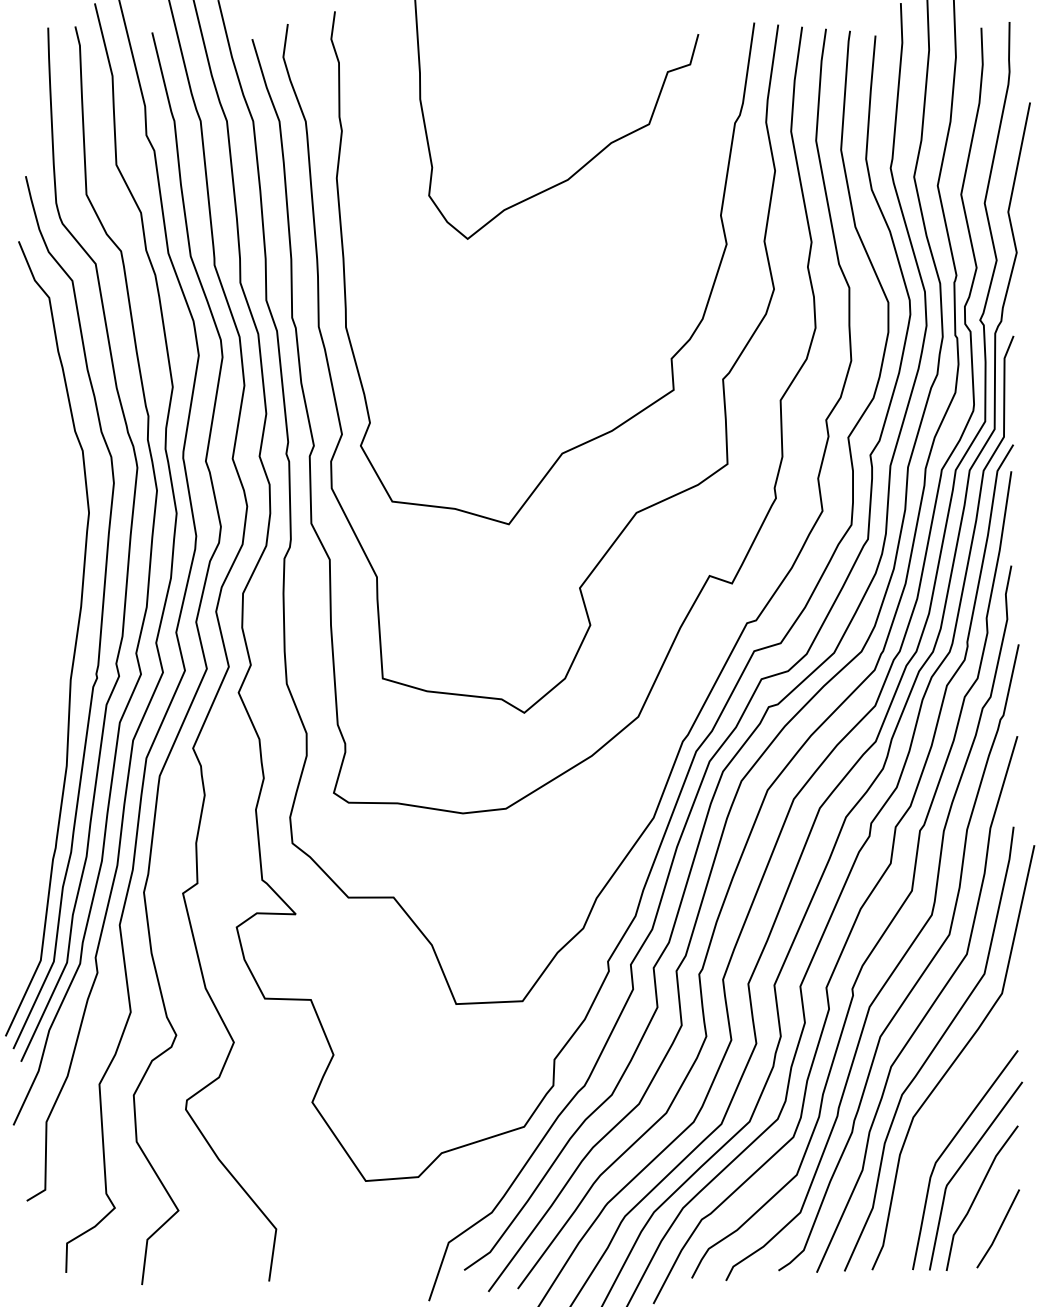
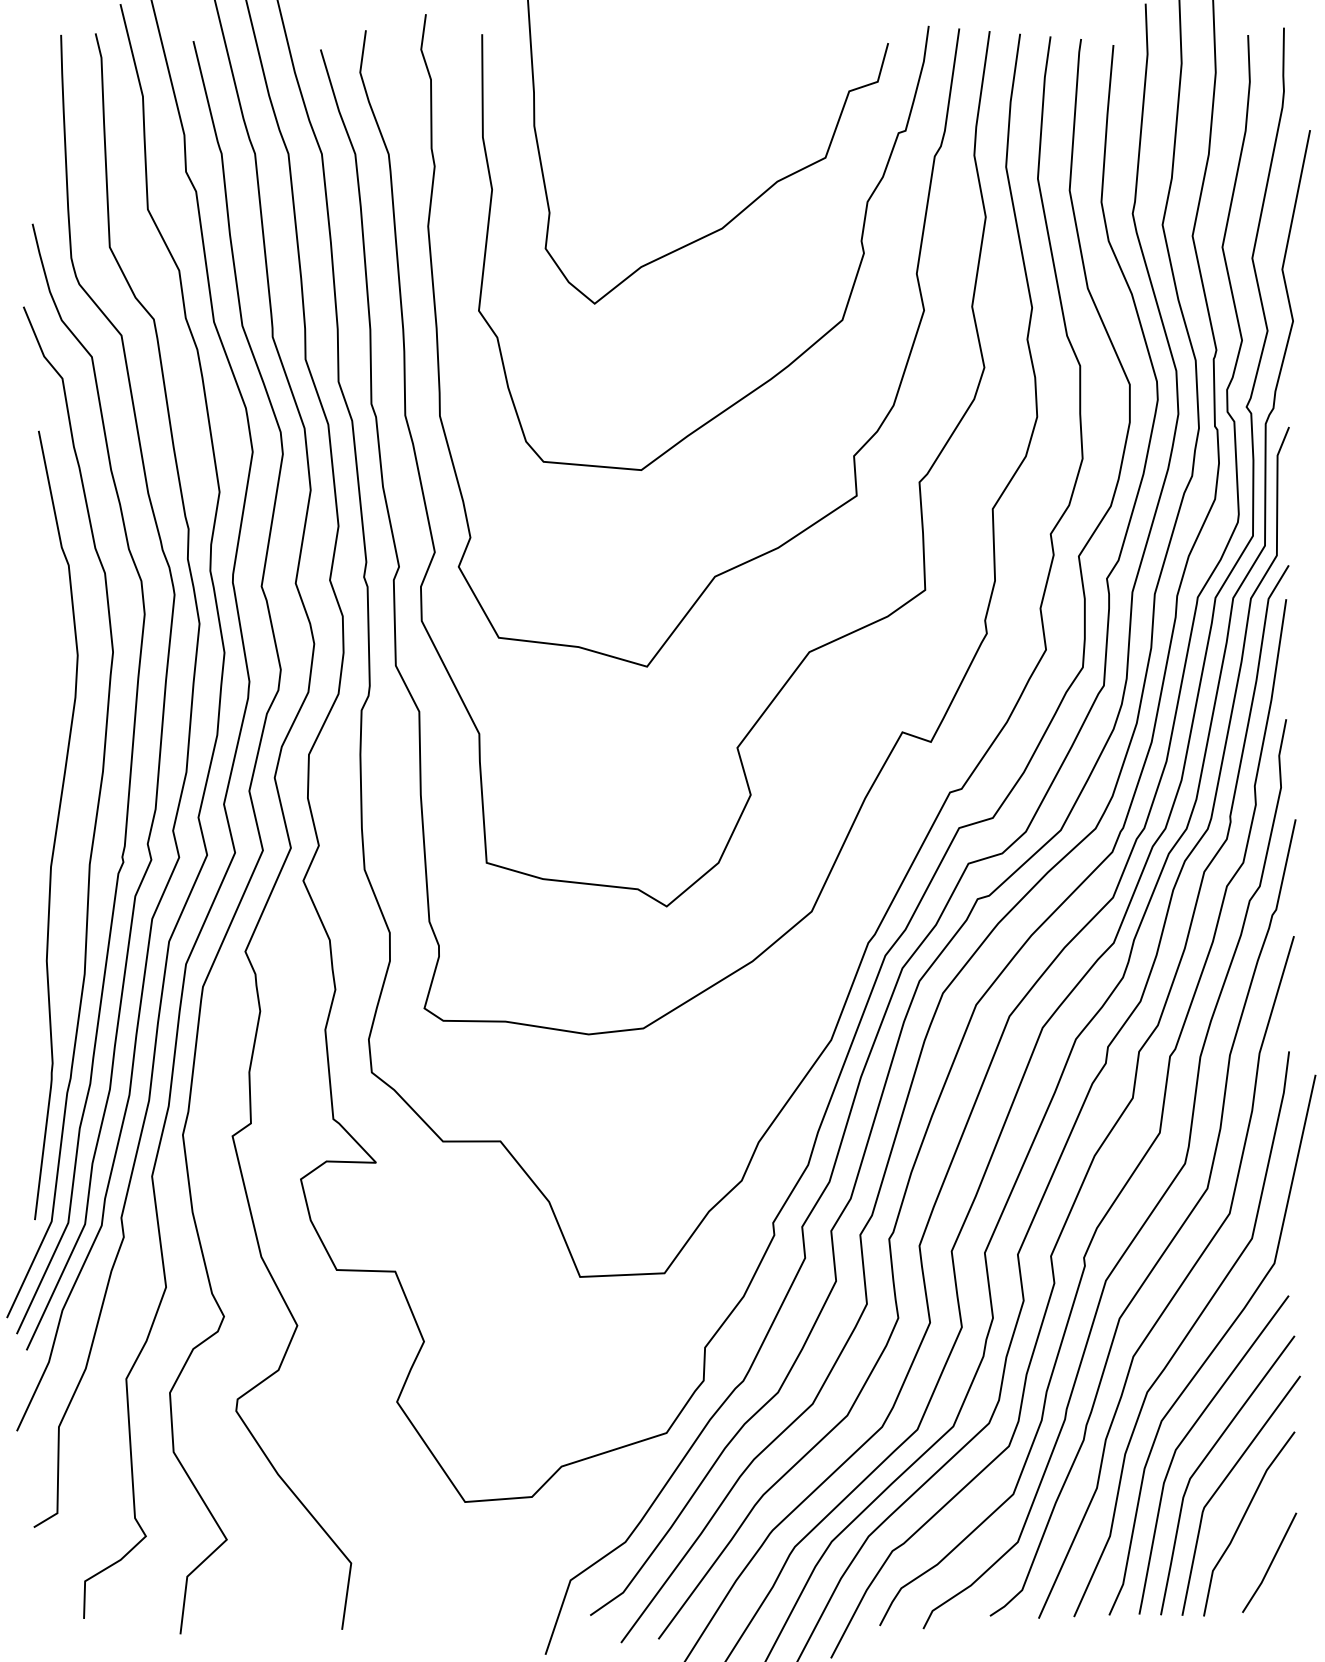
curve: (625, 281) -> (795, 357), added
curve: (44, 648) -> (56, 824), added
curve: (934, 1128) -> (1188, 1435), added

